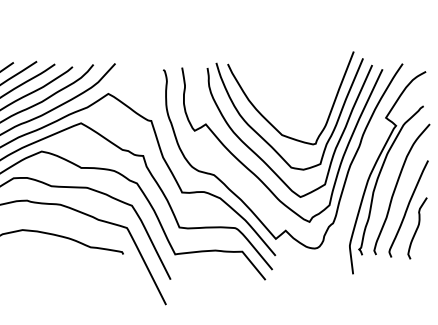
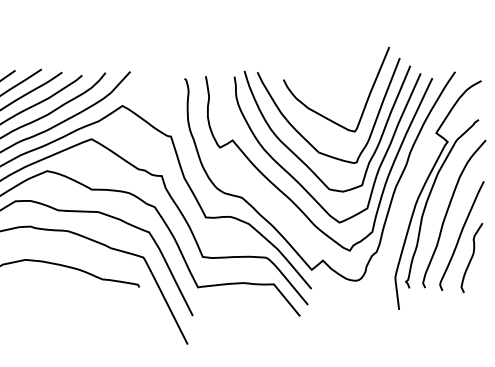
curve: (285, 101) -> (322, 114), added

